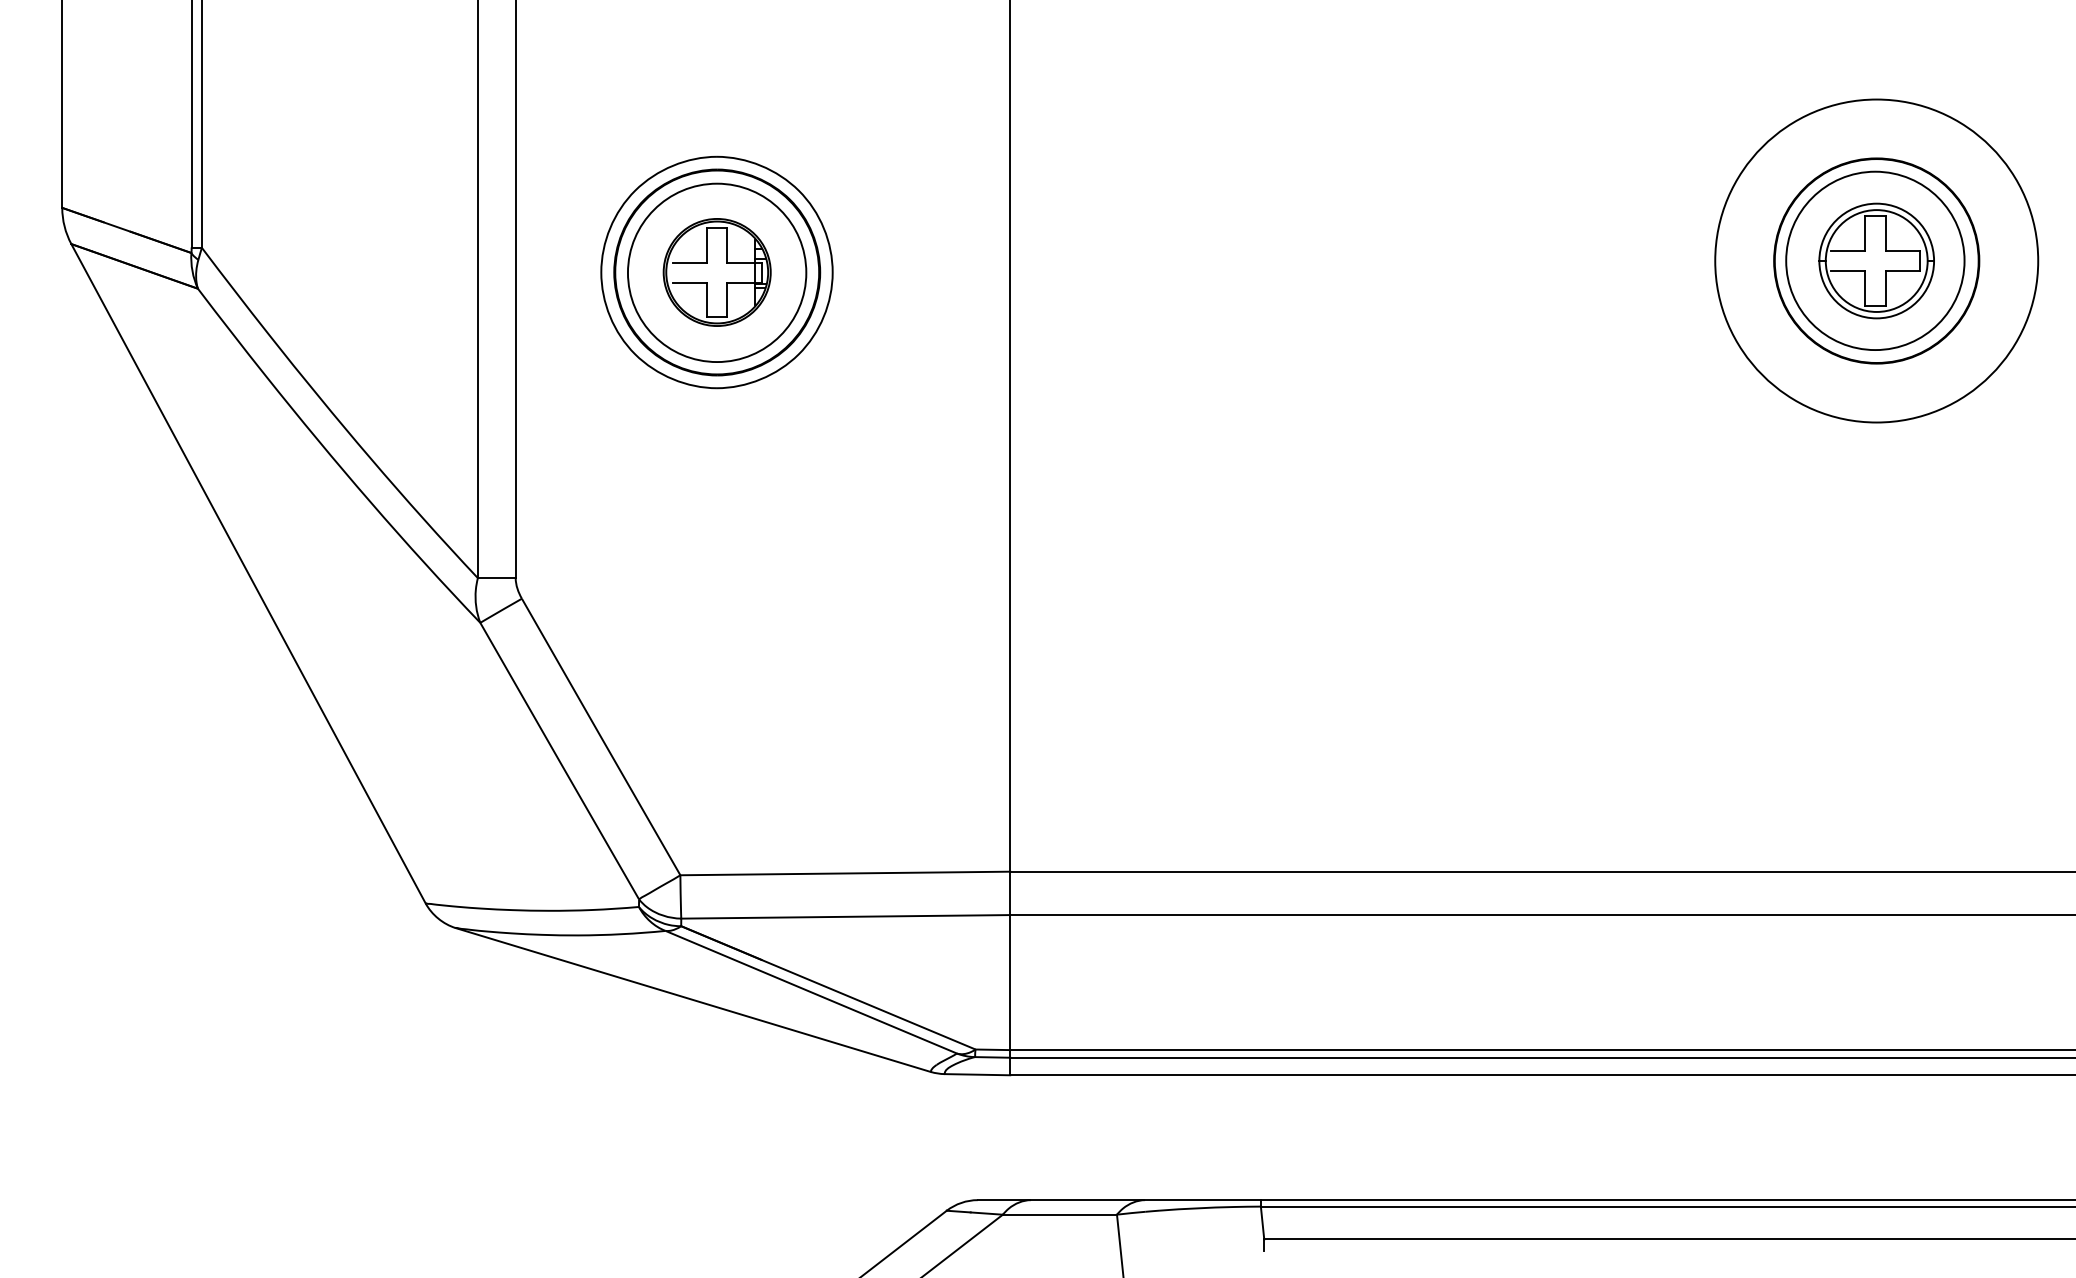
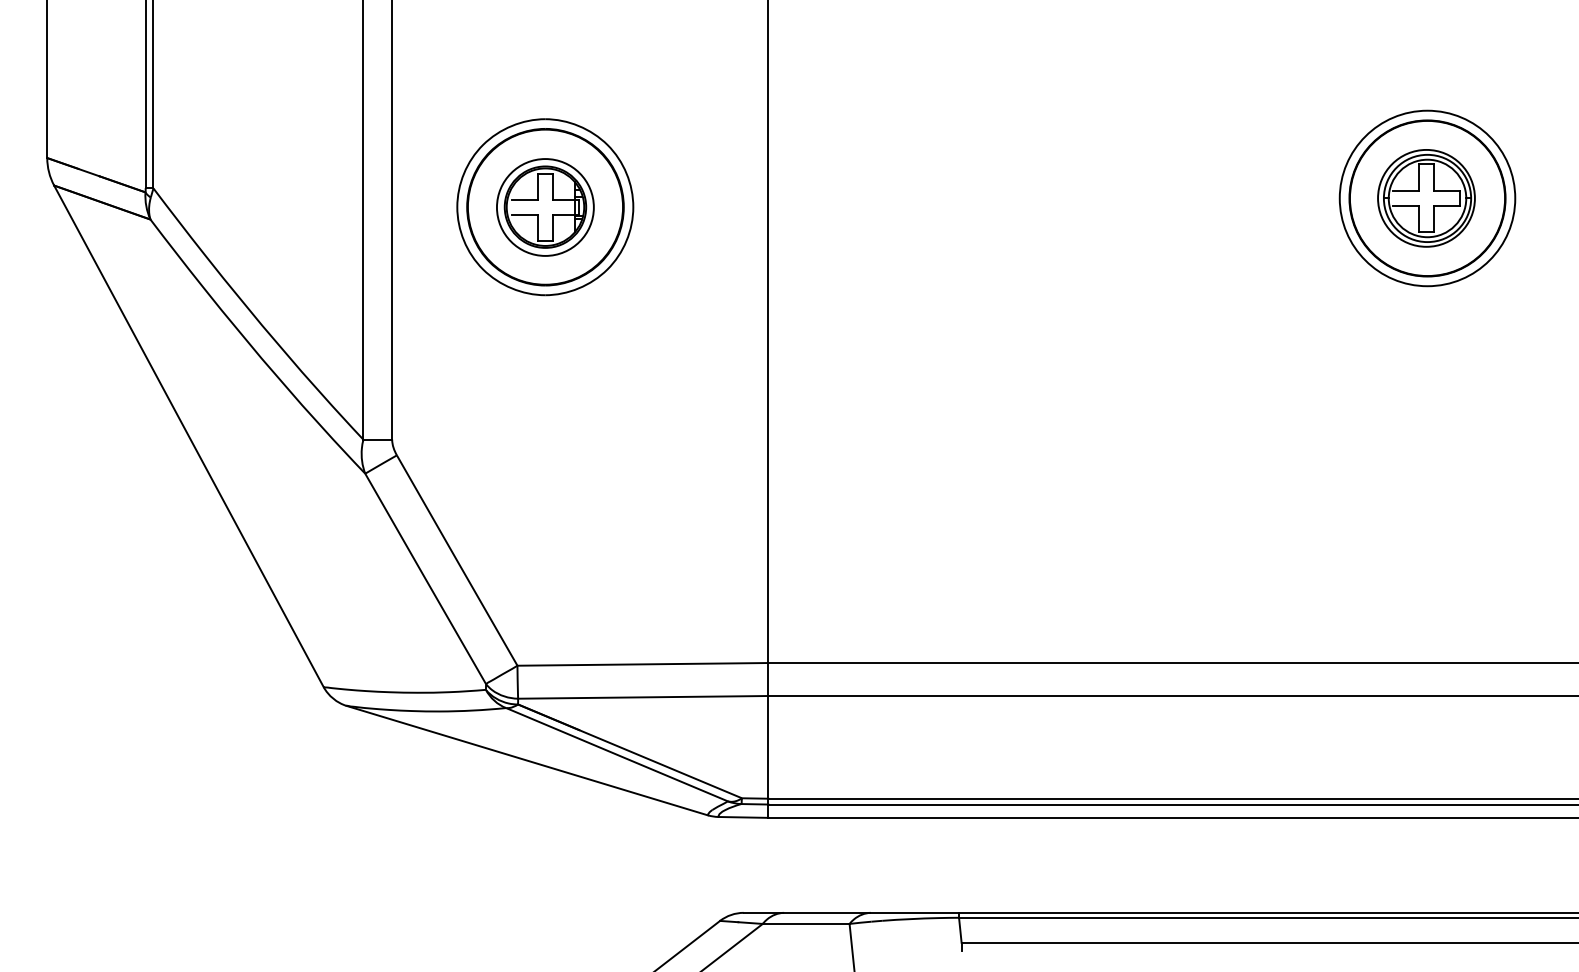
circle: (1875, 260) -> (1426, 198), size x0.71
circle: (1876, 260) -> (1427, 198), size x0.71
circle: (716, 272) -> (544, 207), size x0.71

